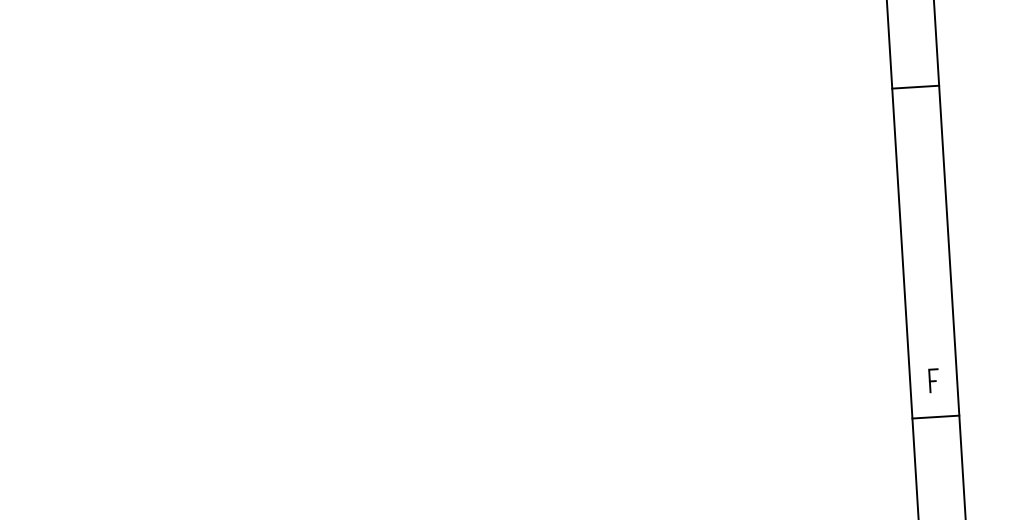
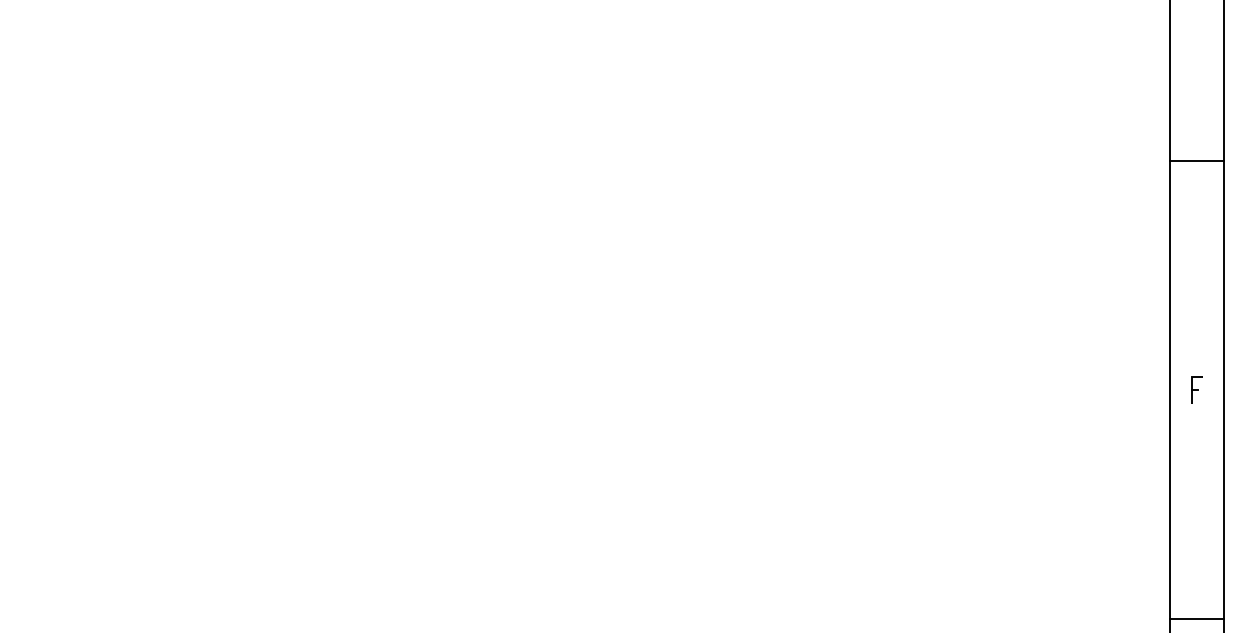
line: (916, 86) -> (1197, 160), moved
part: (934, 380) -> (1196, 389), moved
line: (936, 417) -> (1197, 619), moved

